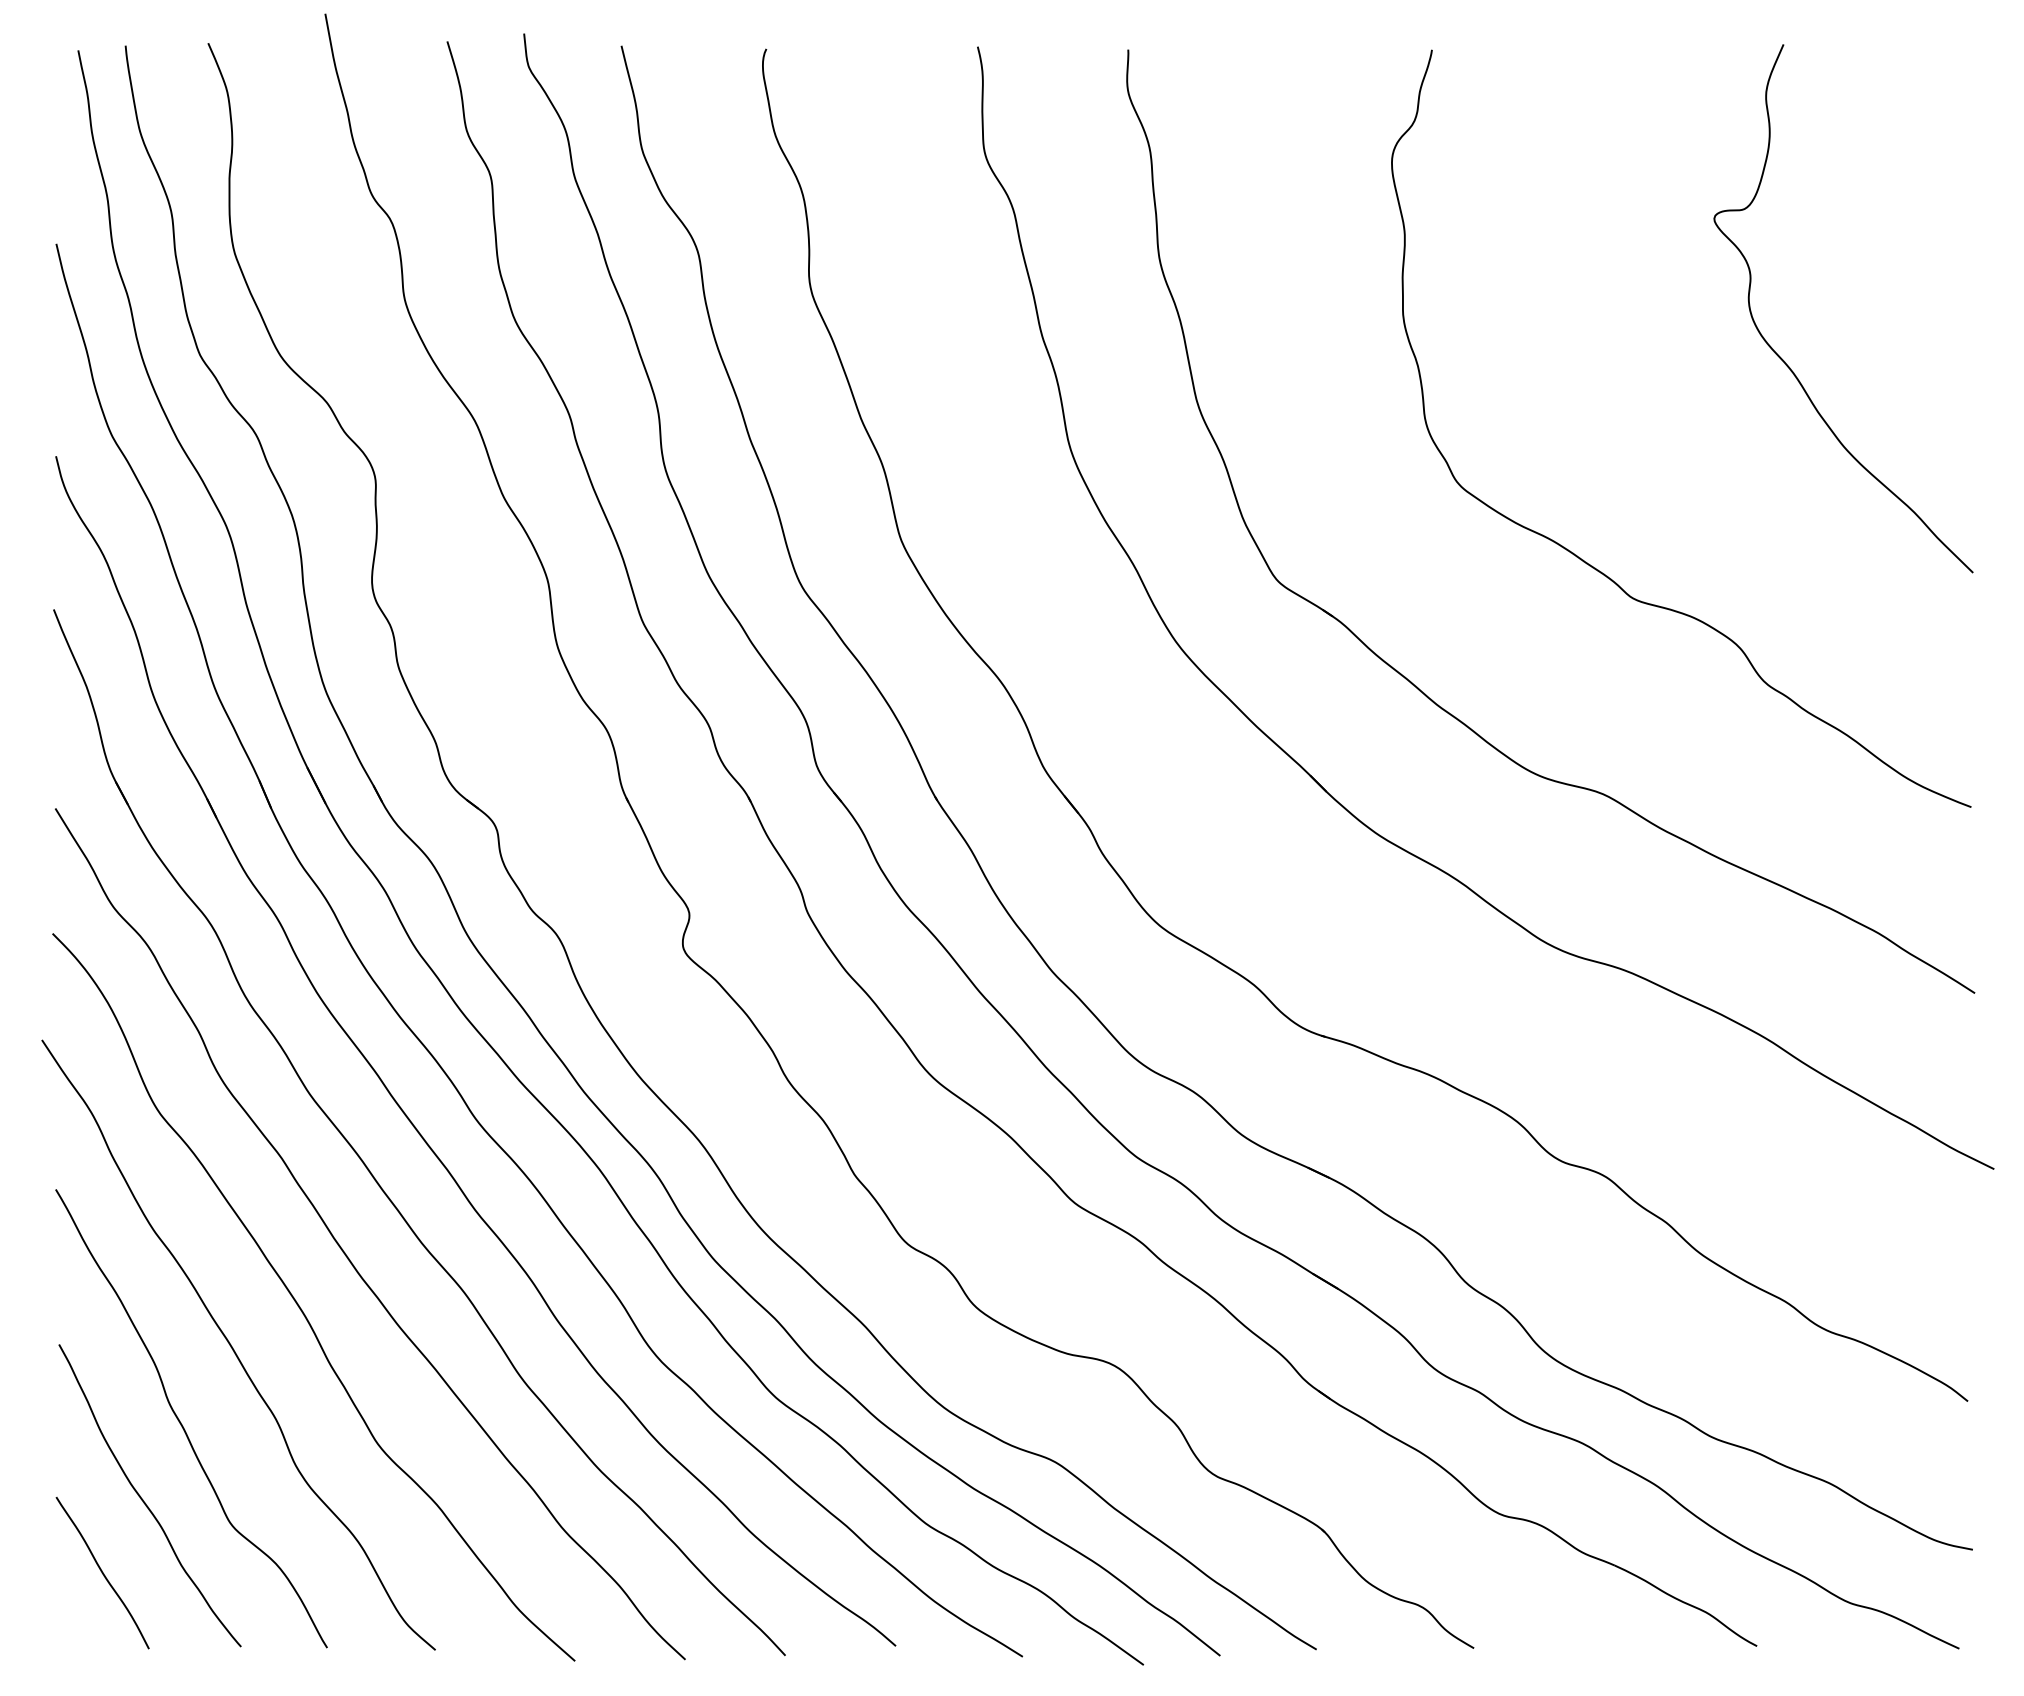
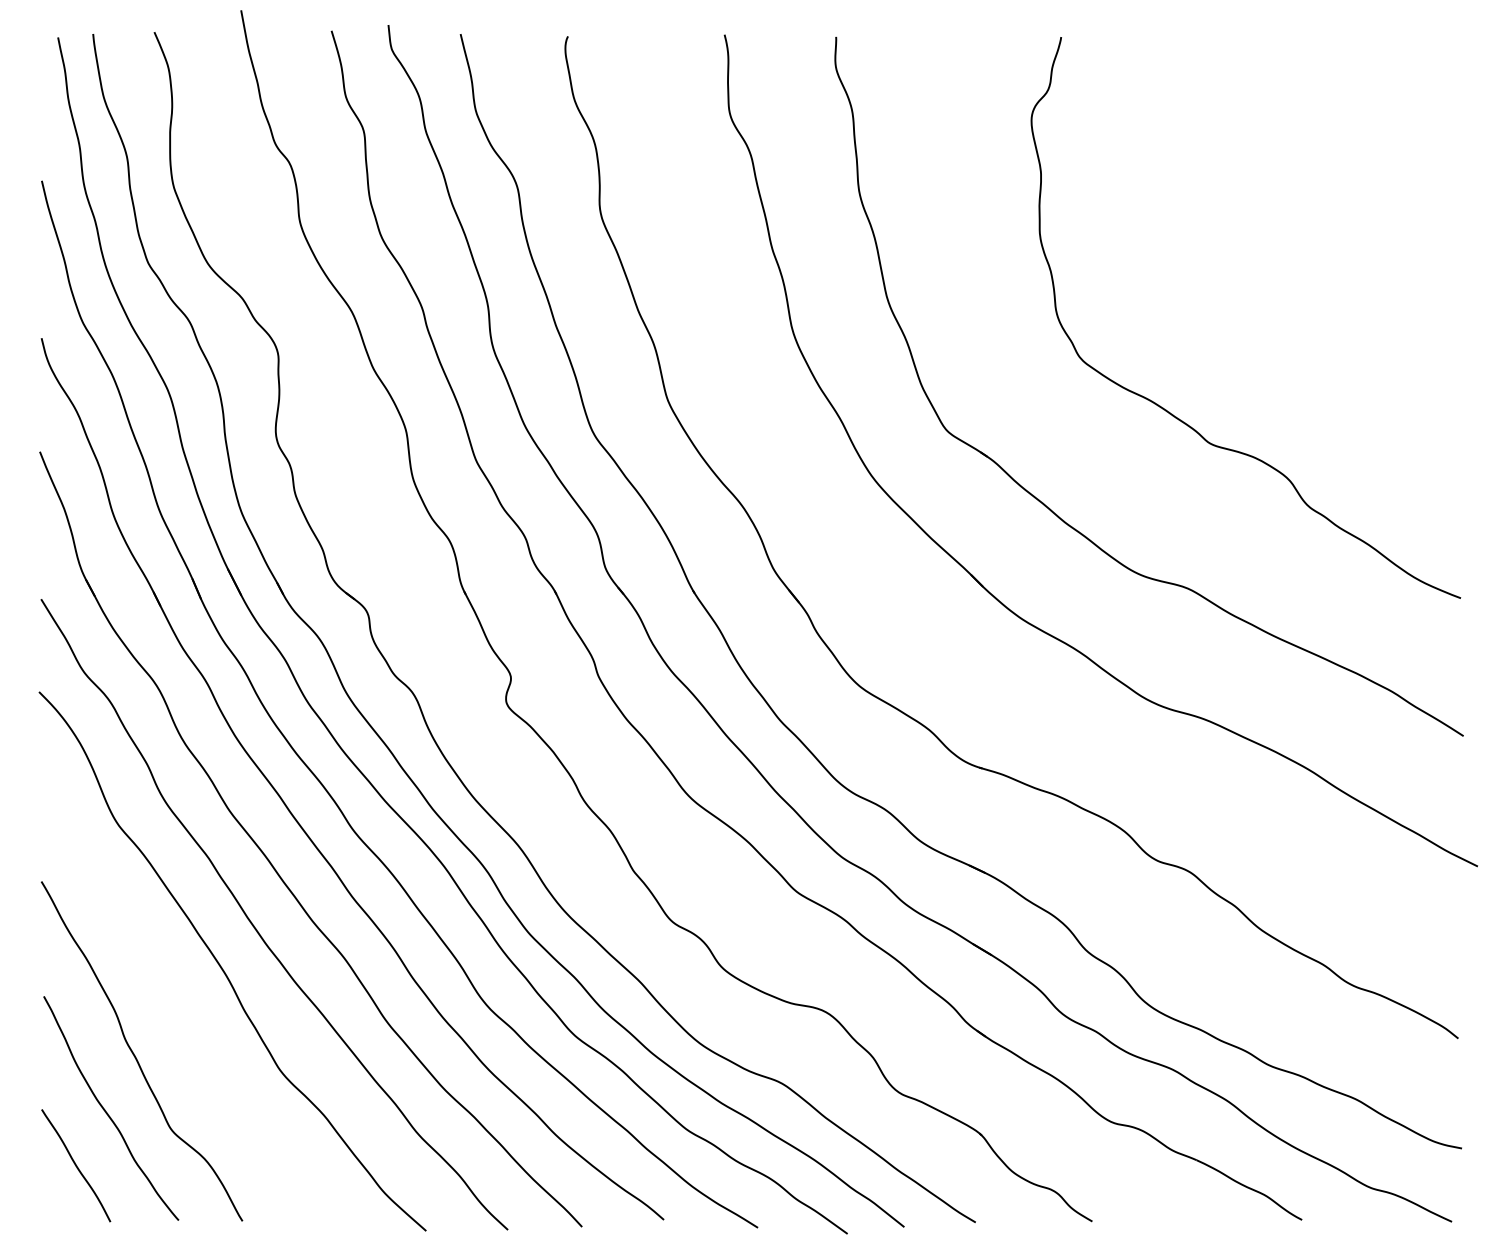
curve: (1787, 363) -> (1324, 269), removed
curve: (232, 1345) -> (172, 997), removed

